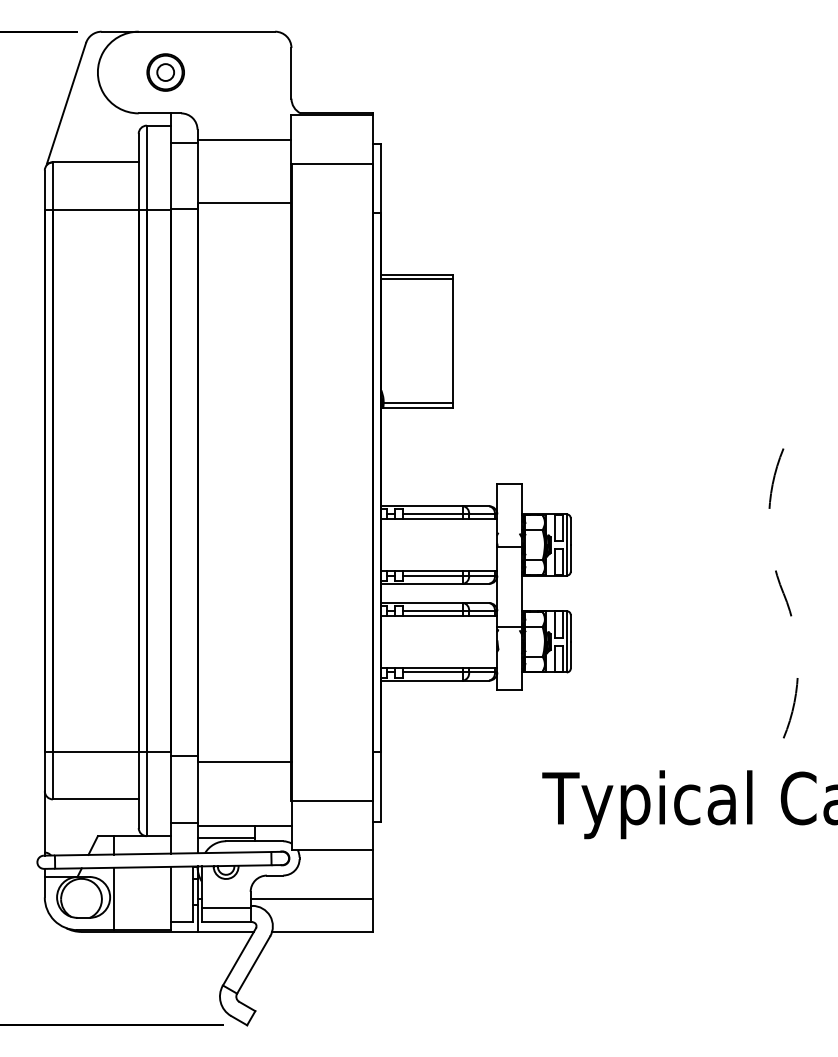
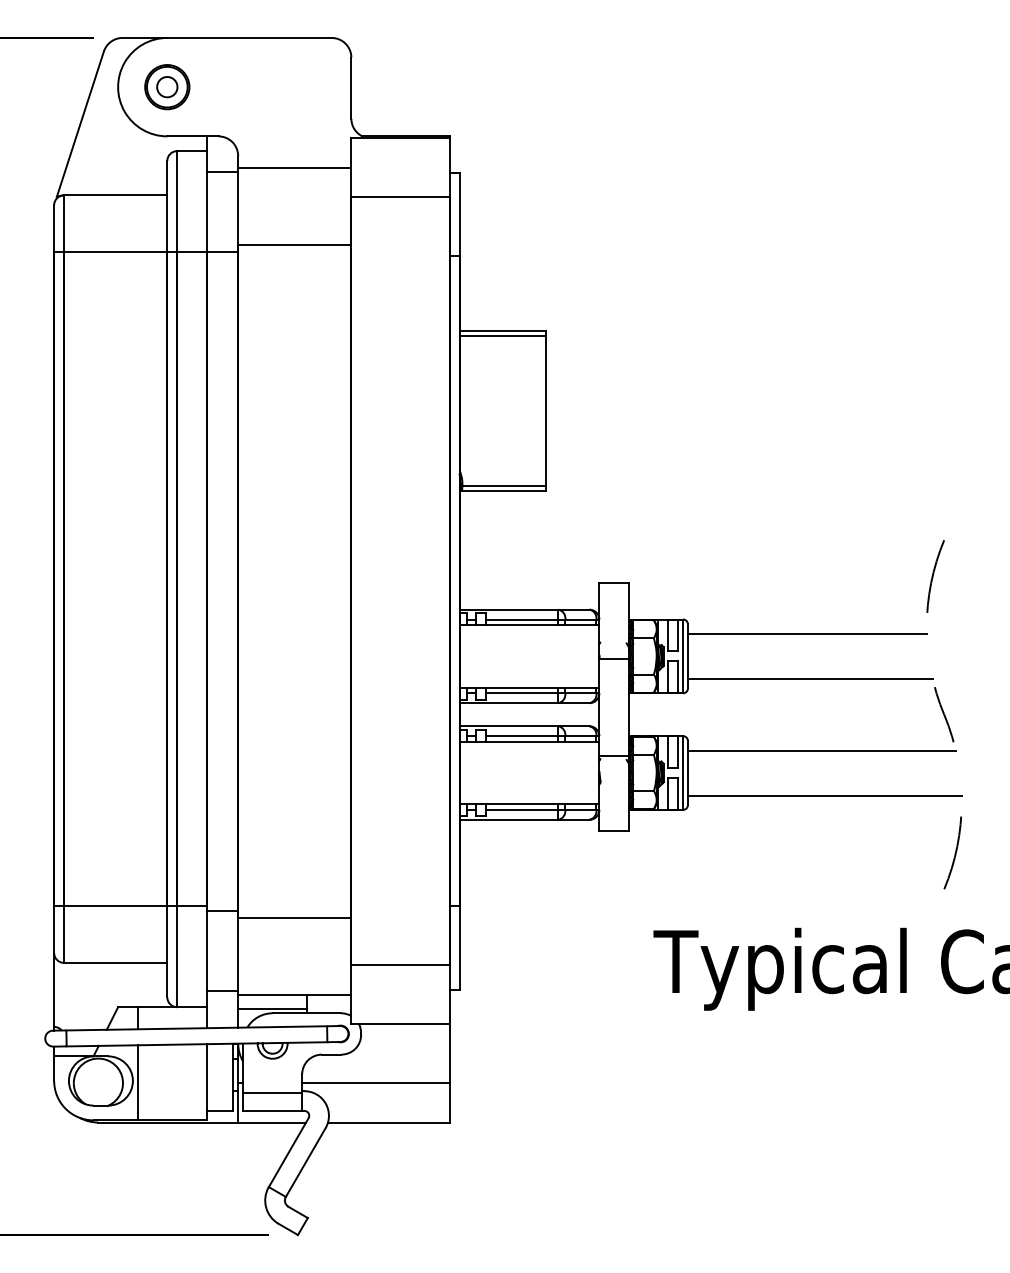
part: (165, 72) -> (167, 87), moved
line: (669, 526) -> (806, 634), added
line: (671, 563) -> (809, 678), added
line: (681, 623) -> (821, 750), added
line: (683, 660) -> (823, 795), added

